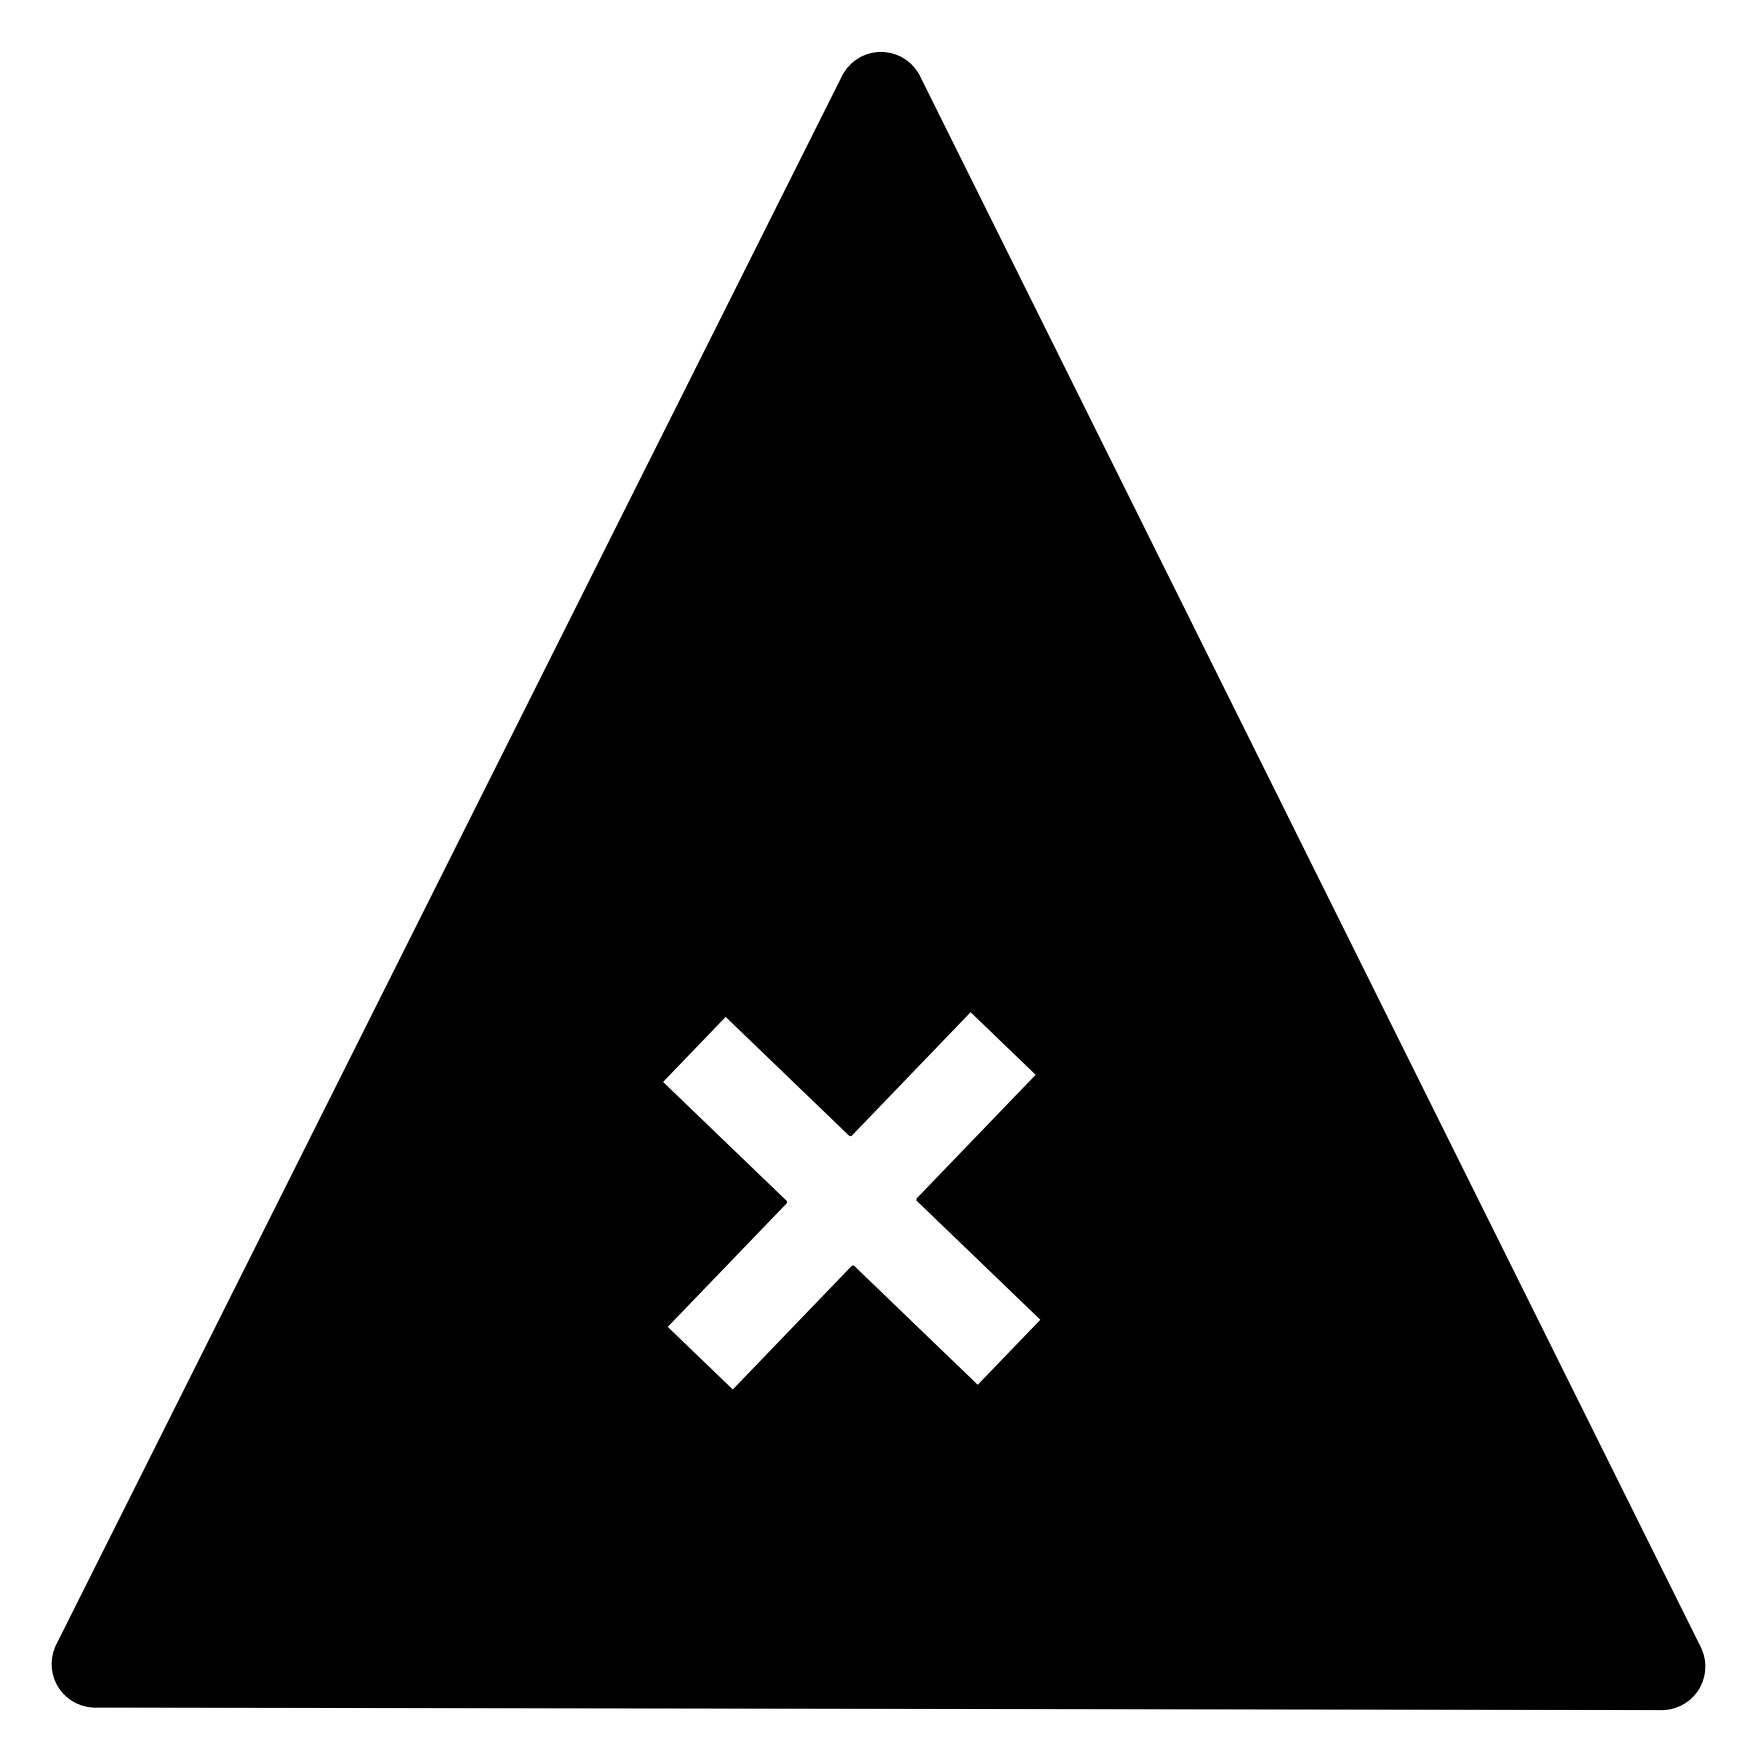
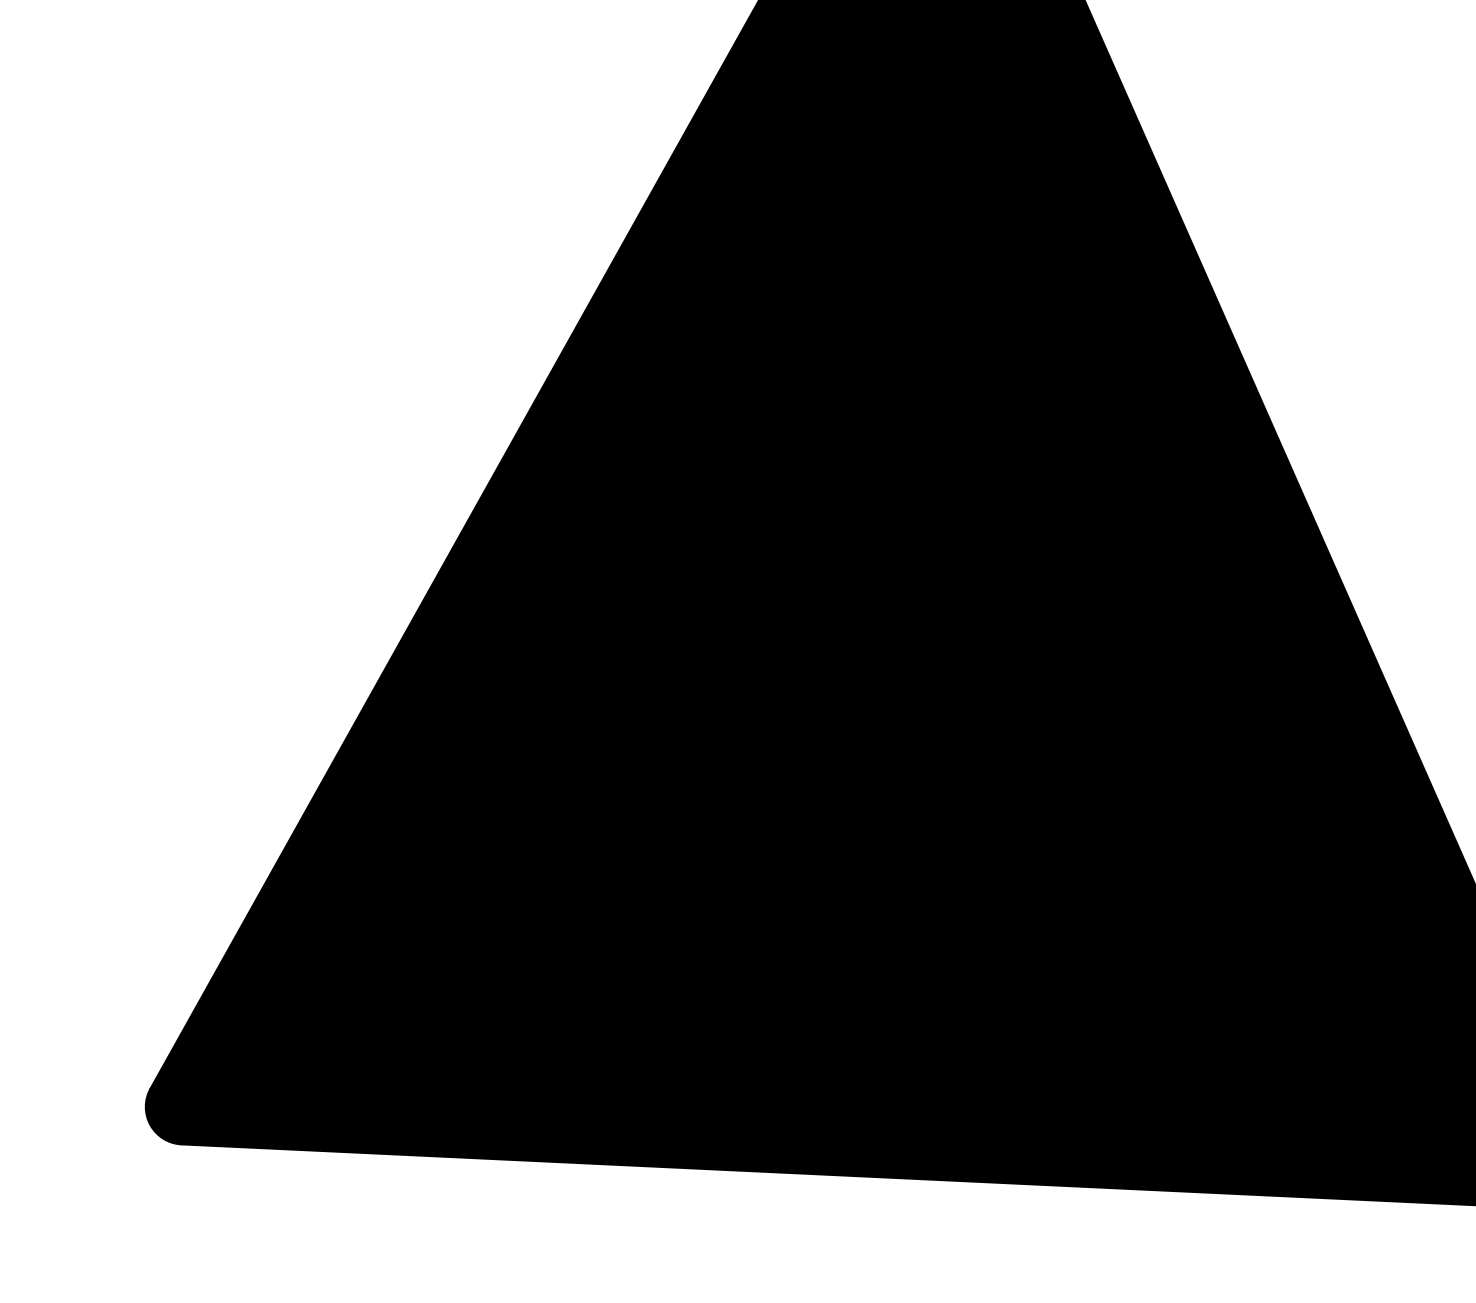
fill: (851, 1200) -> (866, 729), added

